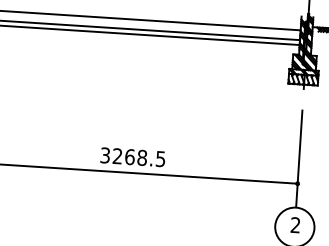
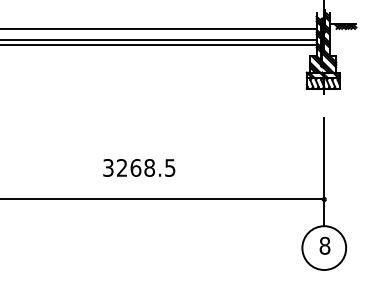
text: (133, 156) -> (139, 167), moved
text: (295, 224) -> (324, 245), 2 -> 8

